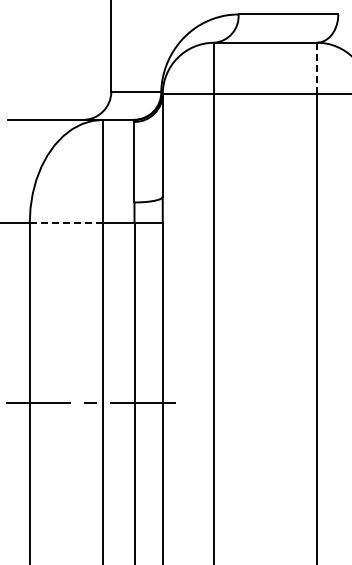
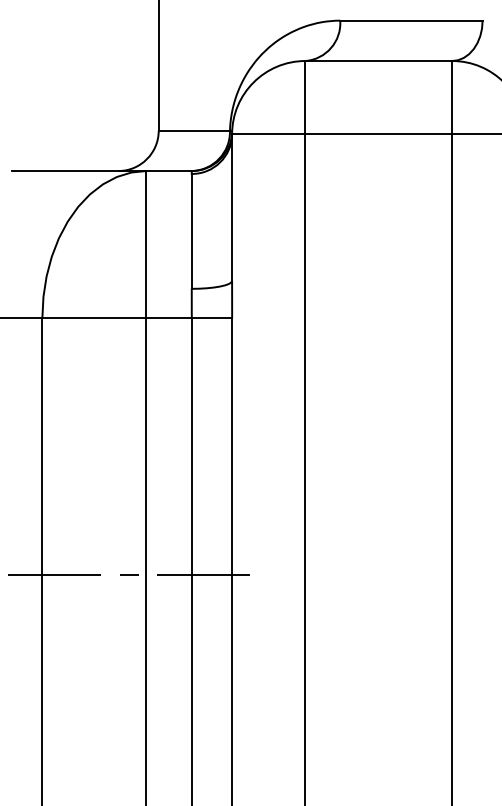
line: (317, 68) -> (452, 97), dashed -> solid
line: (66, 222) -> (94, 317), dashed -> solid

